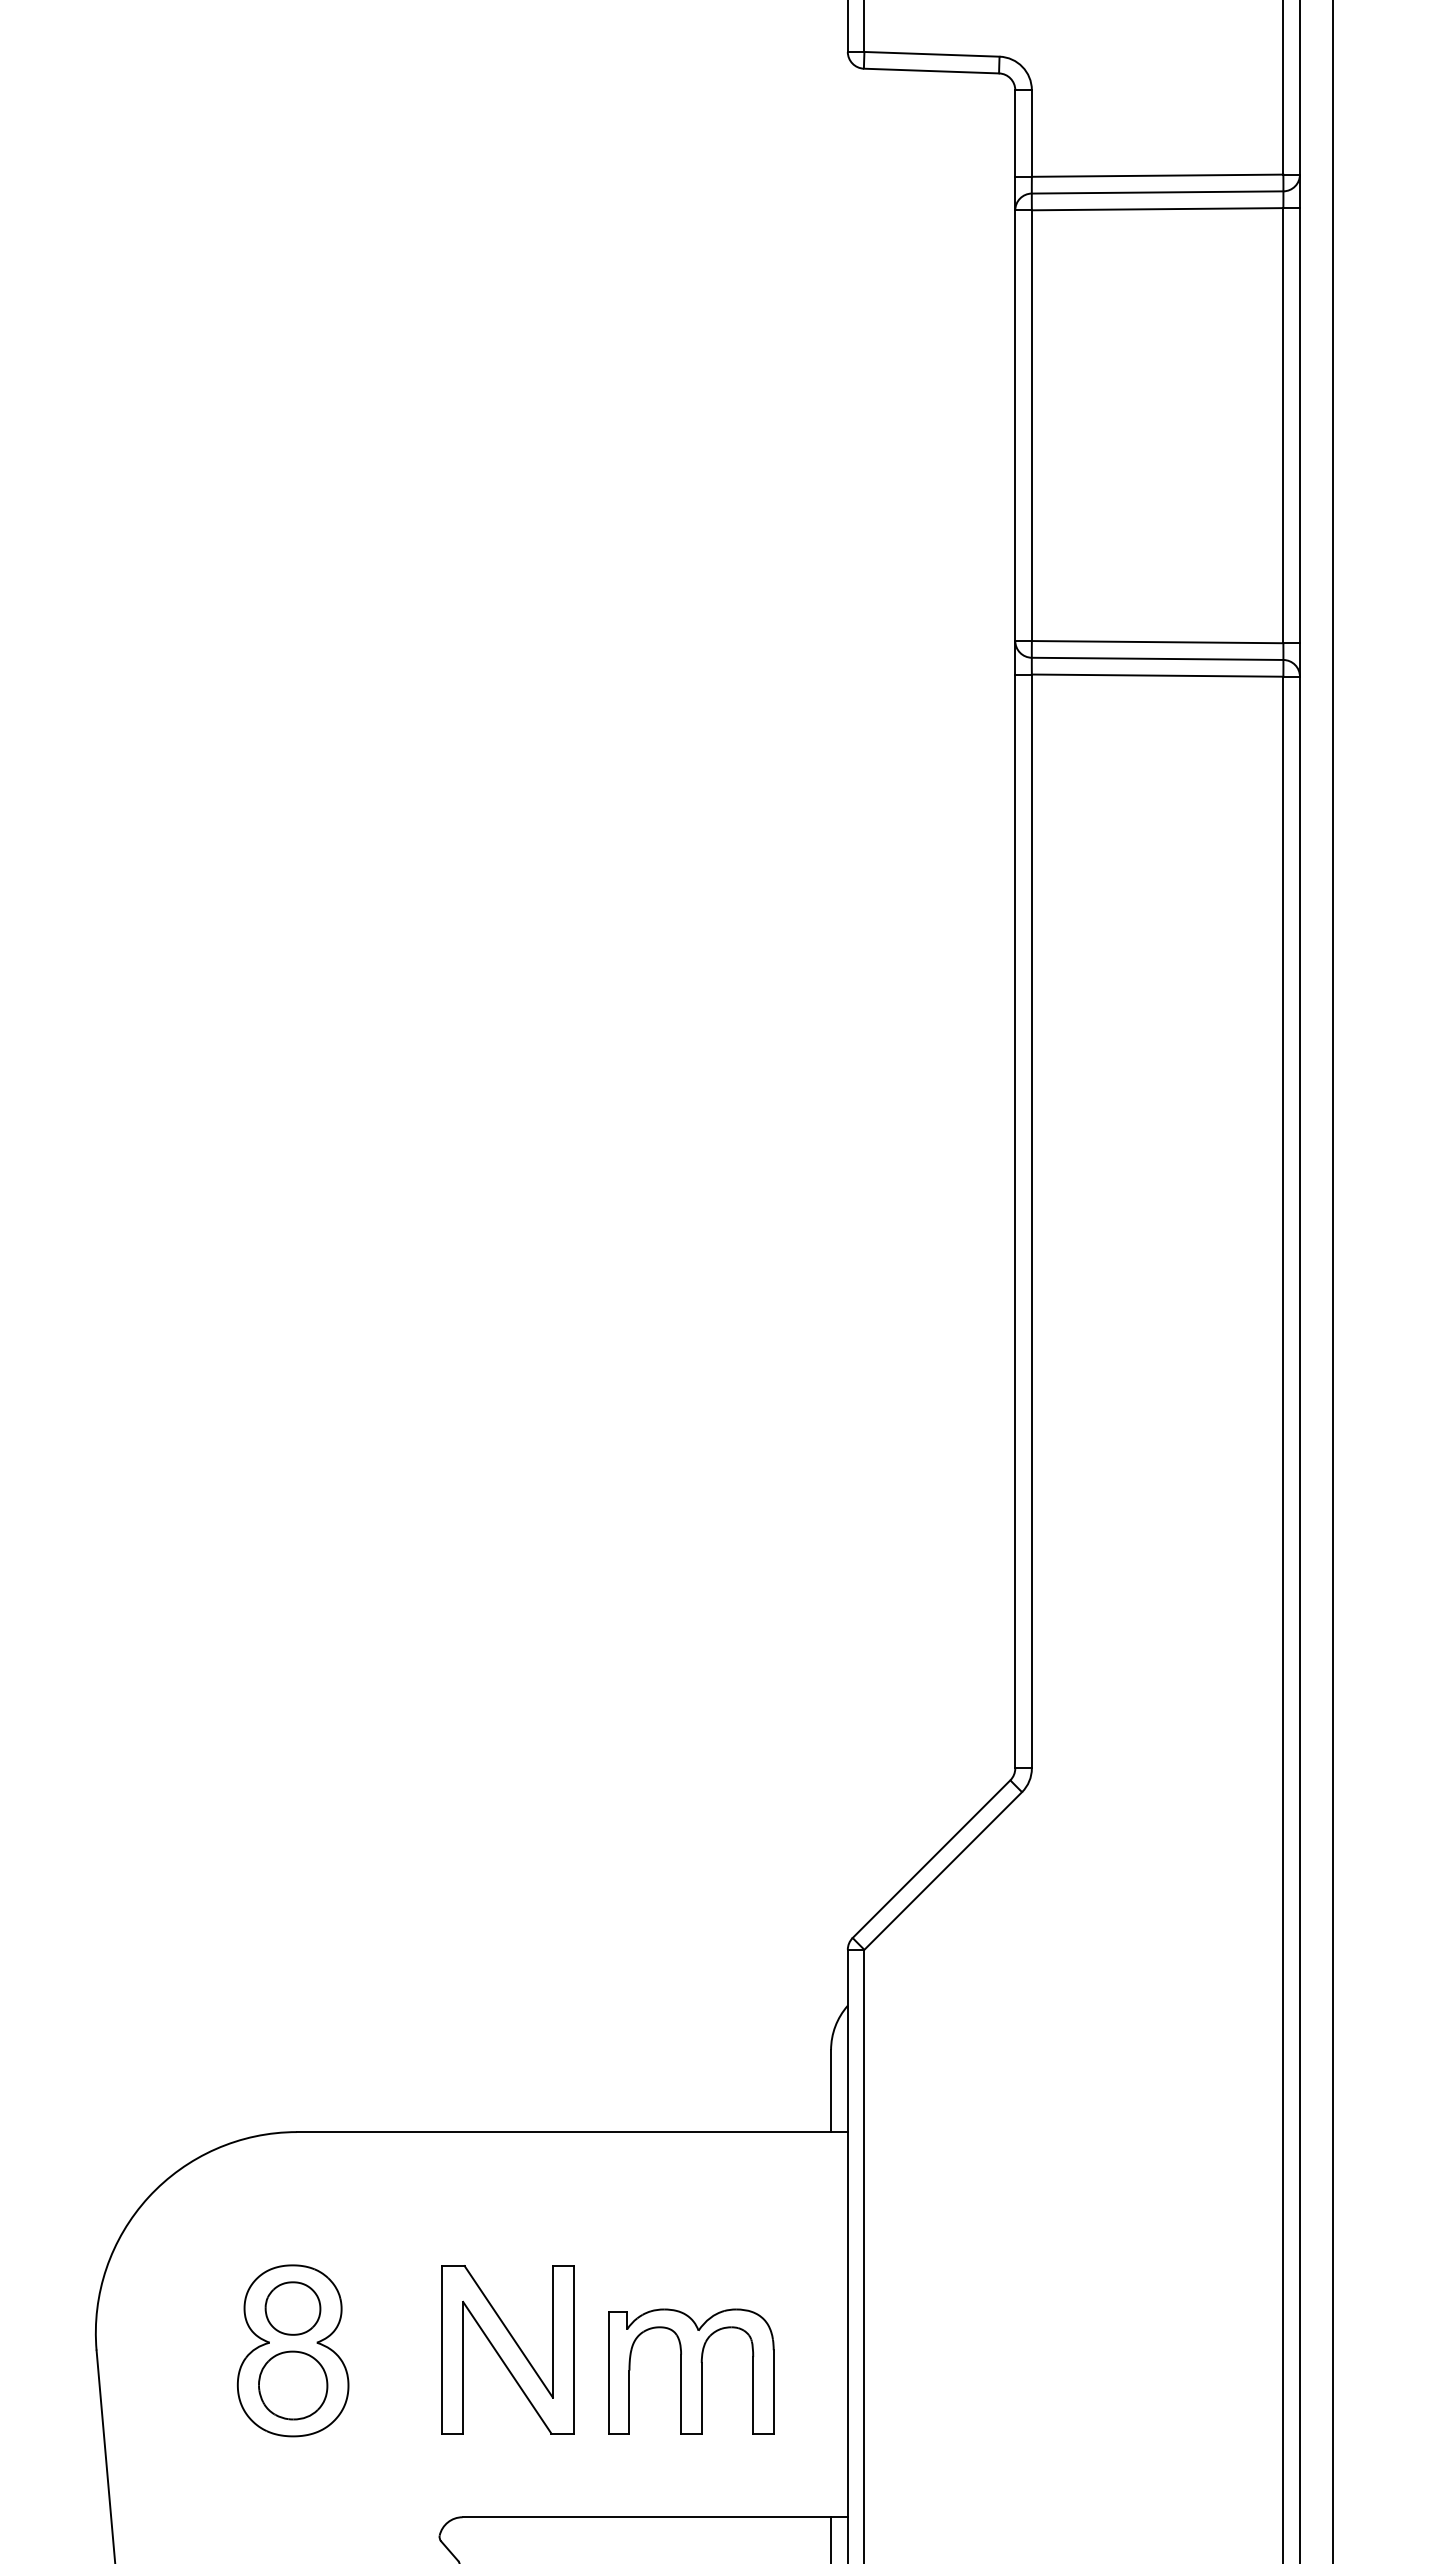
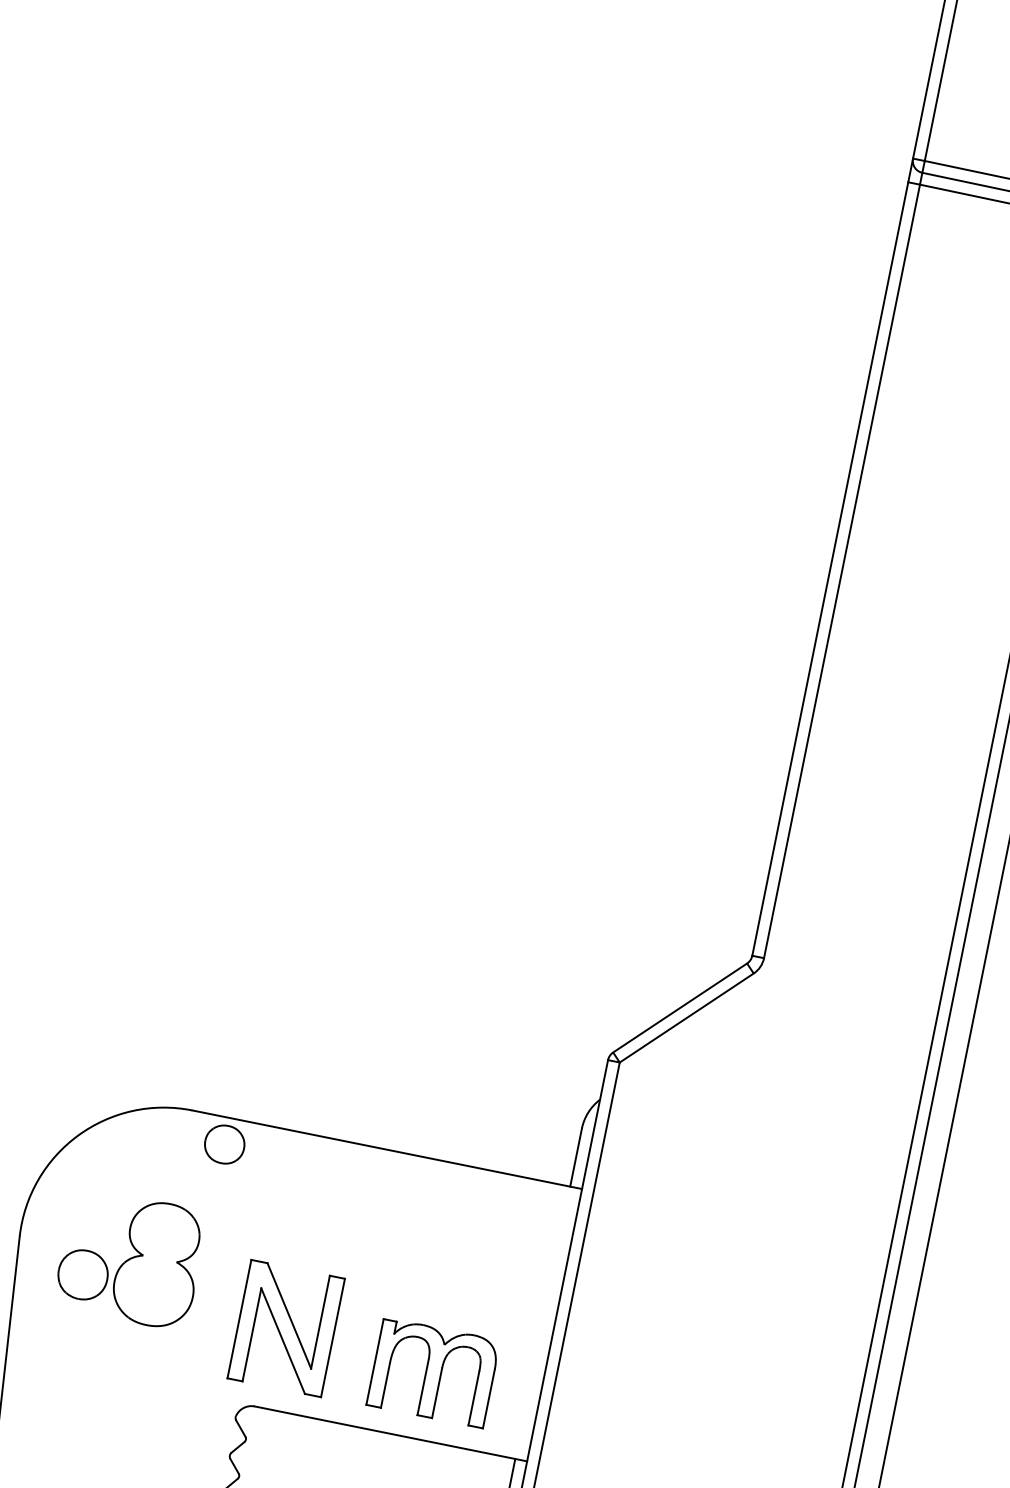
part: (292, 2308) -> (224, 1144), moved
part: (507, 2349) -> (285, 1328), moved
part: (691, 2371) -> (433, 1372), moved
part: (293, 2385) -> (83, 1274), moved

